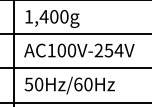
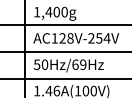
text: (66, 50) -> (66, 38), AC100V-254V -> AC128V-254V
text: (88, 84) -> (83, 64), 50Hz/60Hz -> 50Hz/69Hz

